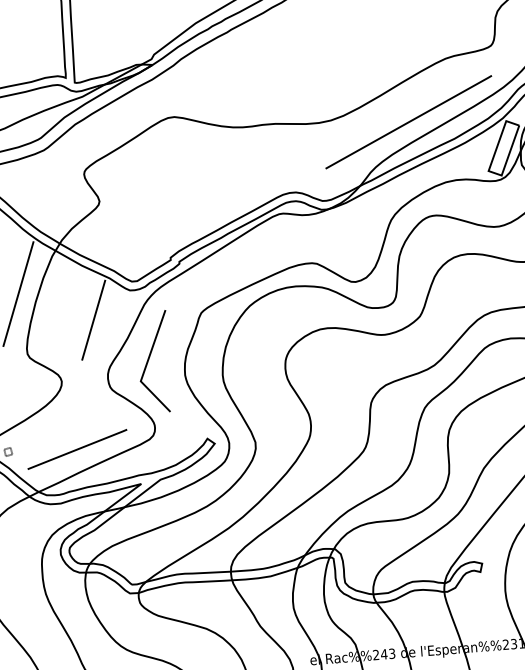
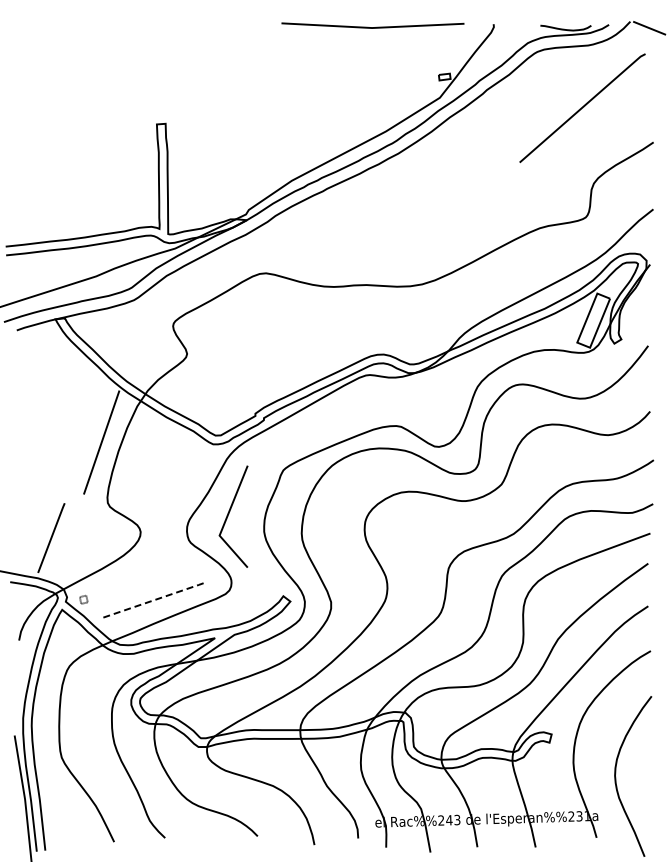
line: (408, 121) -> (499, 289), removed
line: (93, 320) -> (175, 472), removed
line: (76, 449) -> (152, 600), solid -> dashed

